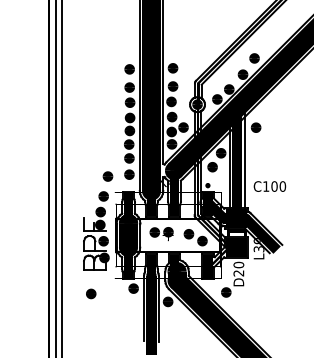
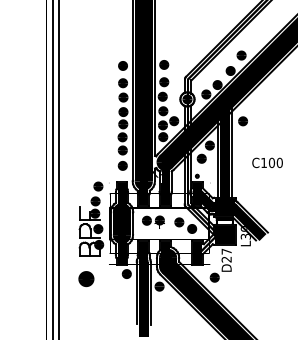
part: (107, 176) -> (102, 167), removed
text: (269, 186) -> (267, 162), moved
text: (238, 264) -> (226, 251), D20 -> D27
part: (91, 293) -> (86, 278), size x1.6

